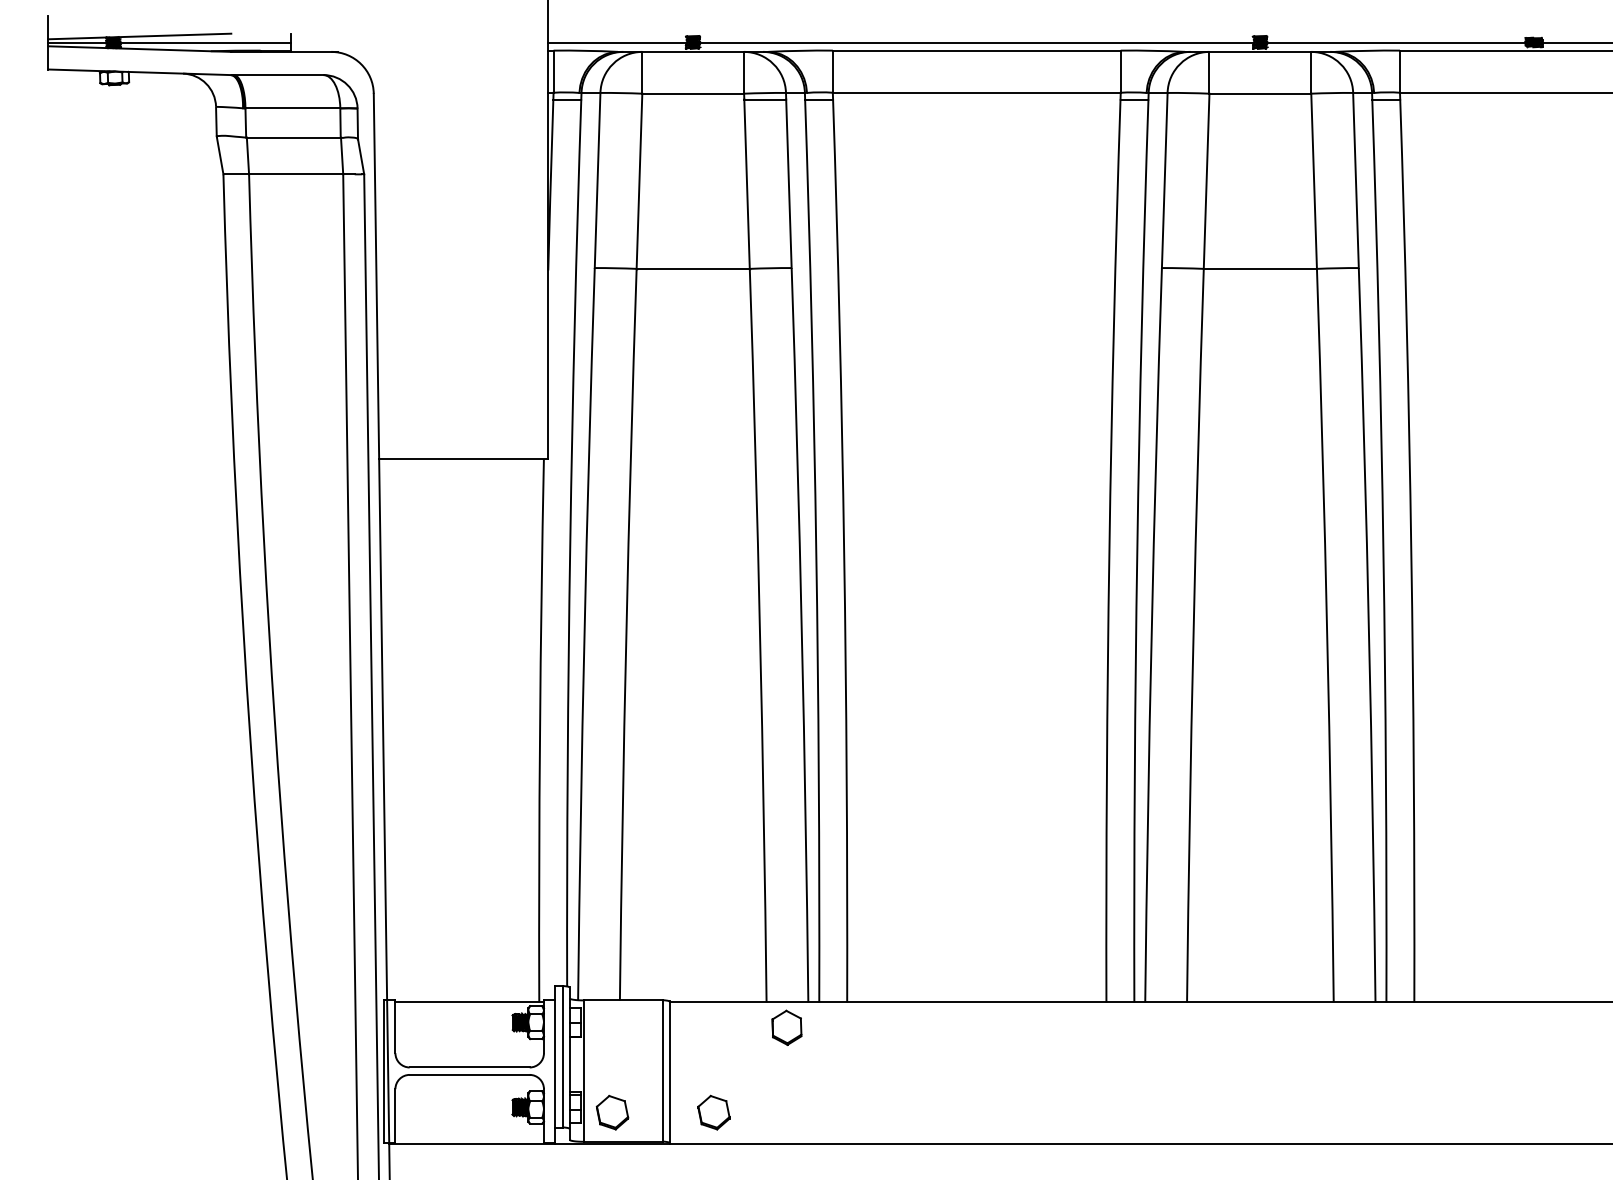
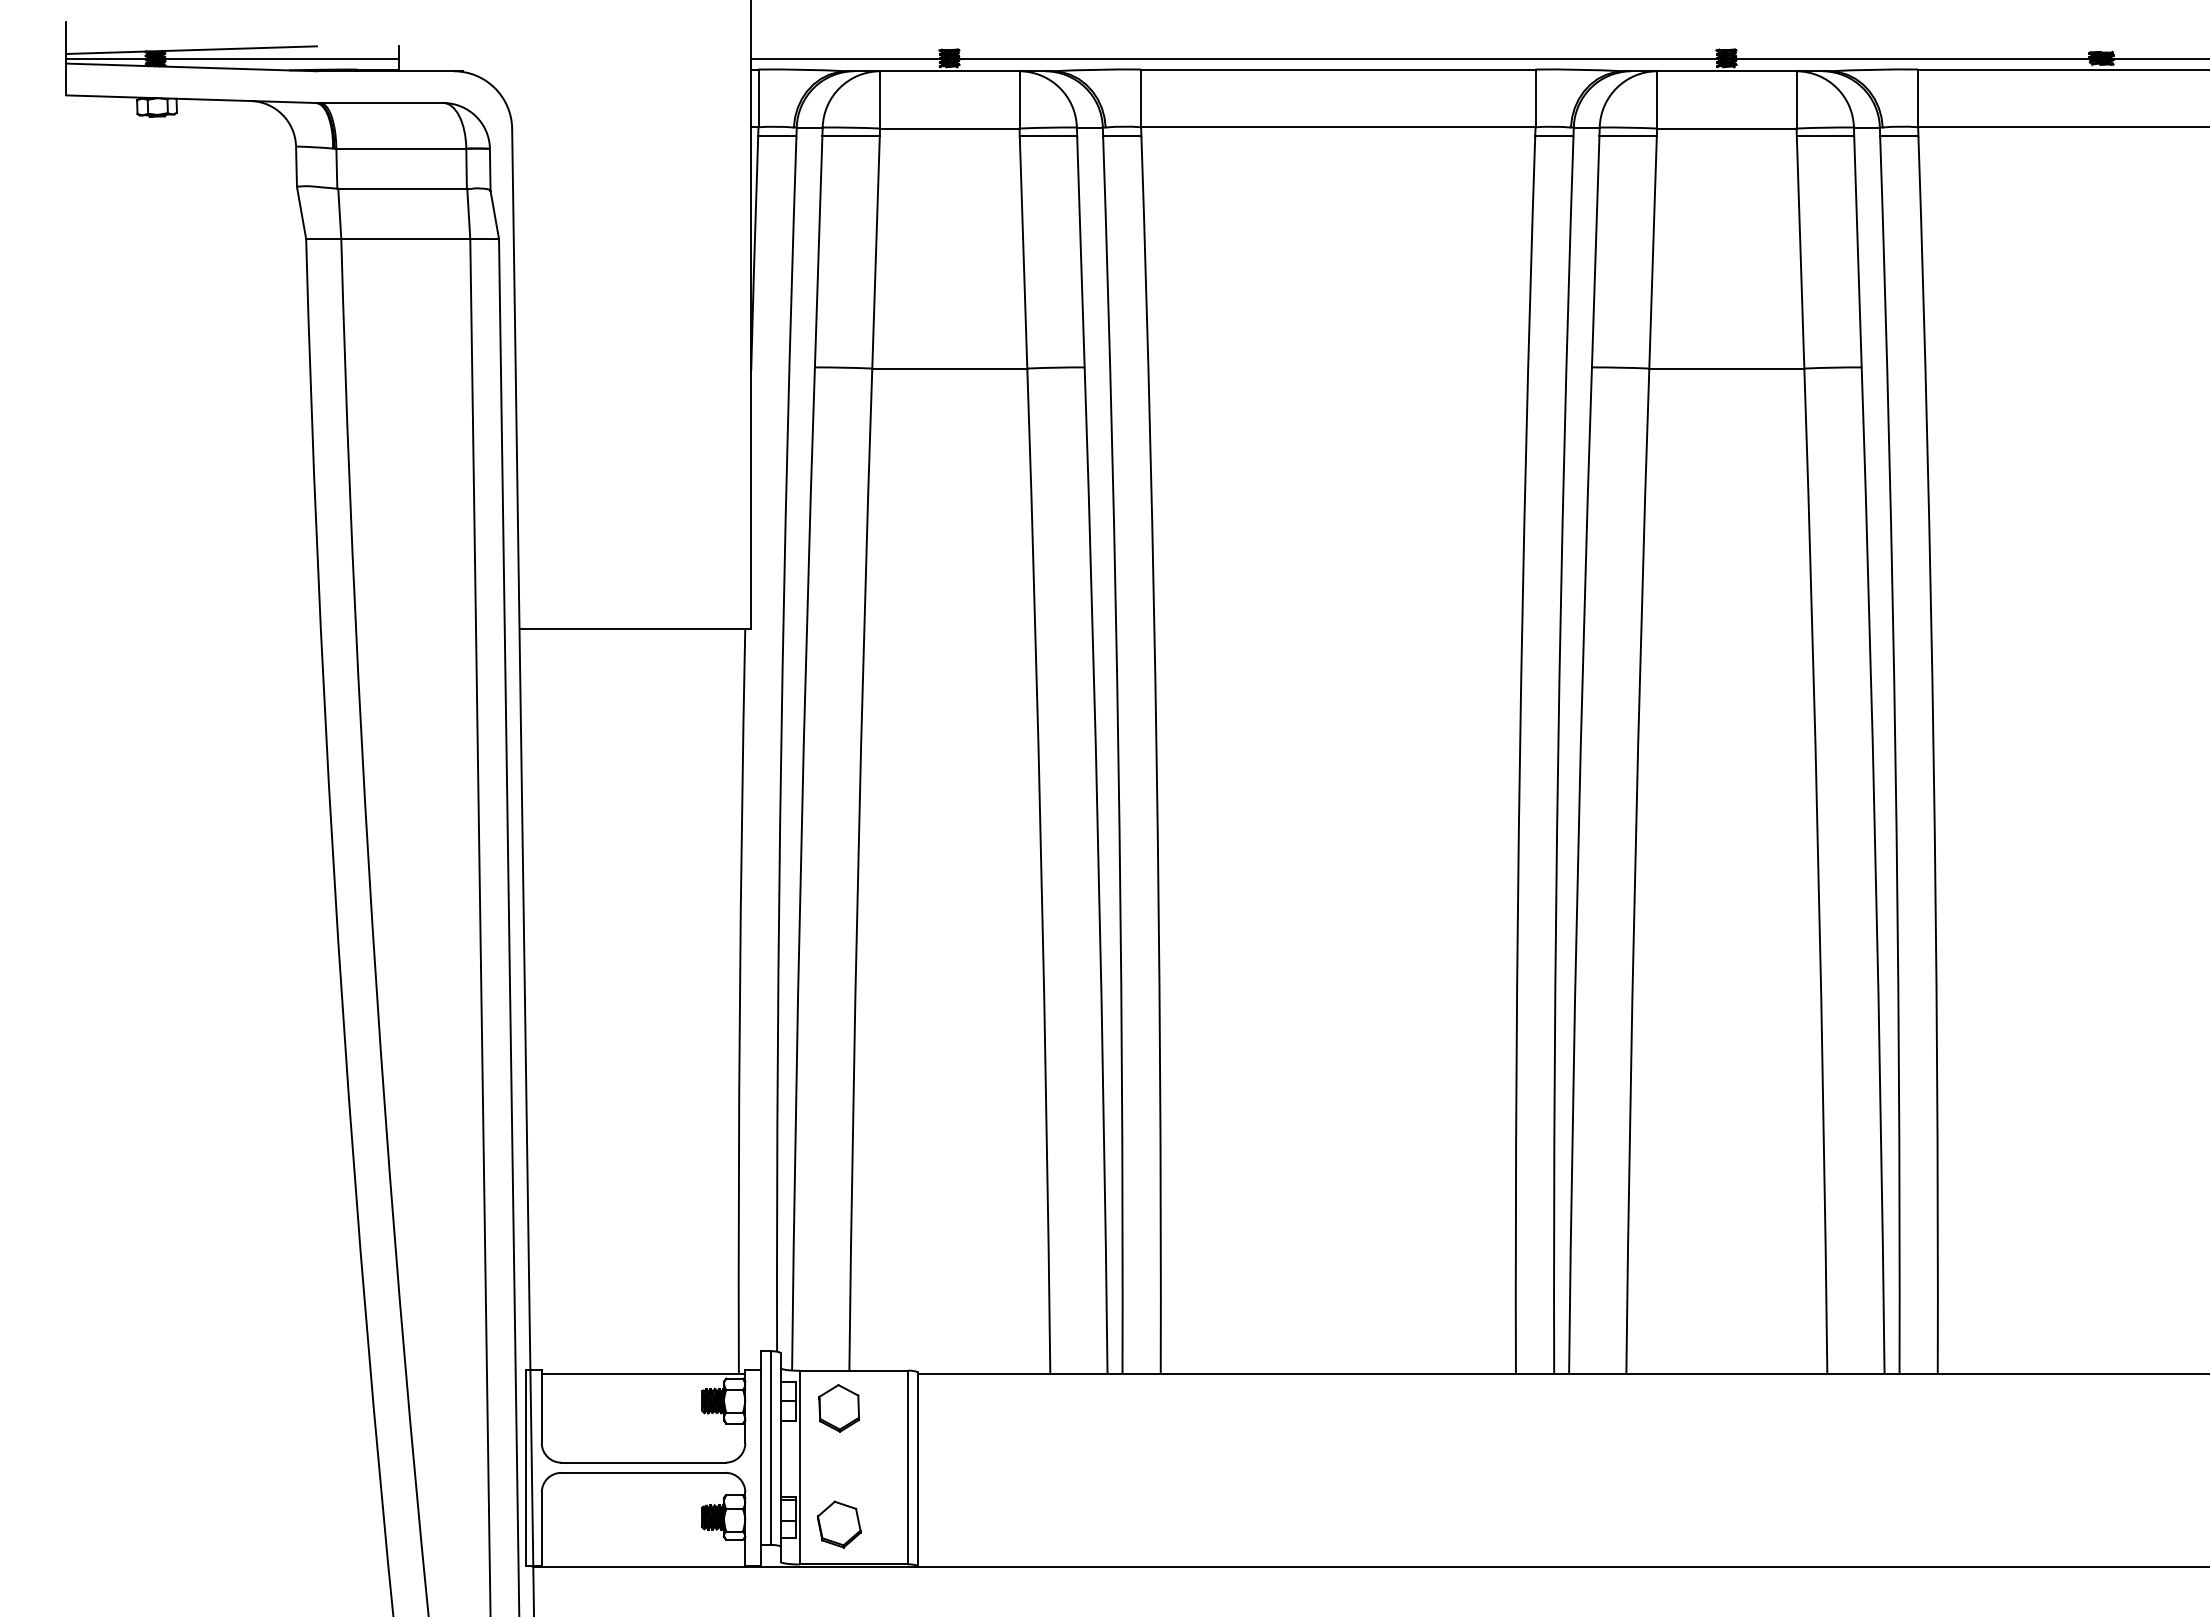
line: (620, 99) -> (850, 136), added
line: (1187, 99) -> (1627, 136), added
line: (1332, 99) -> (1825, 136), added
part: (787, 1027) -> (839, 1408), moved
part: (713, 1112) -> (977, 1524), removed

